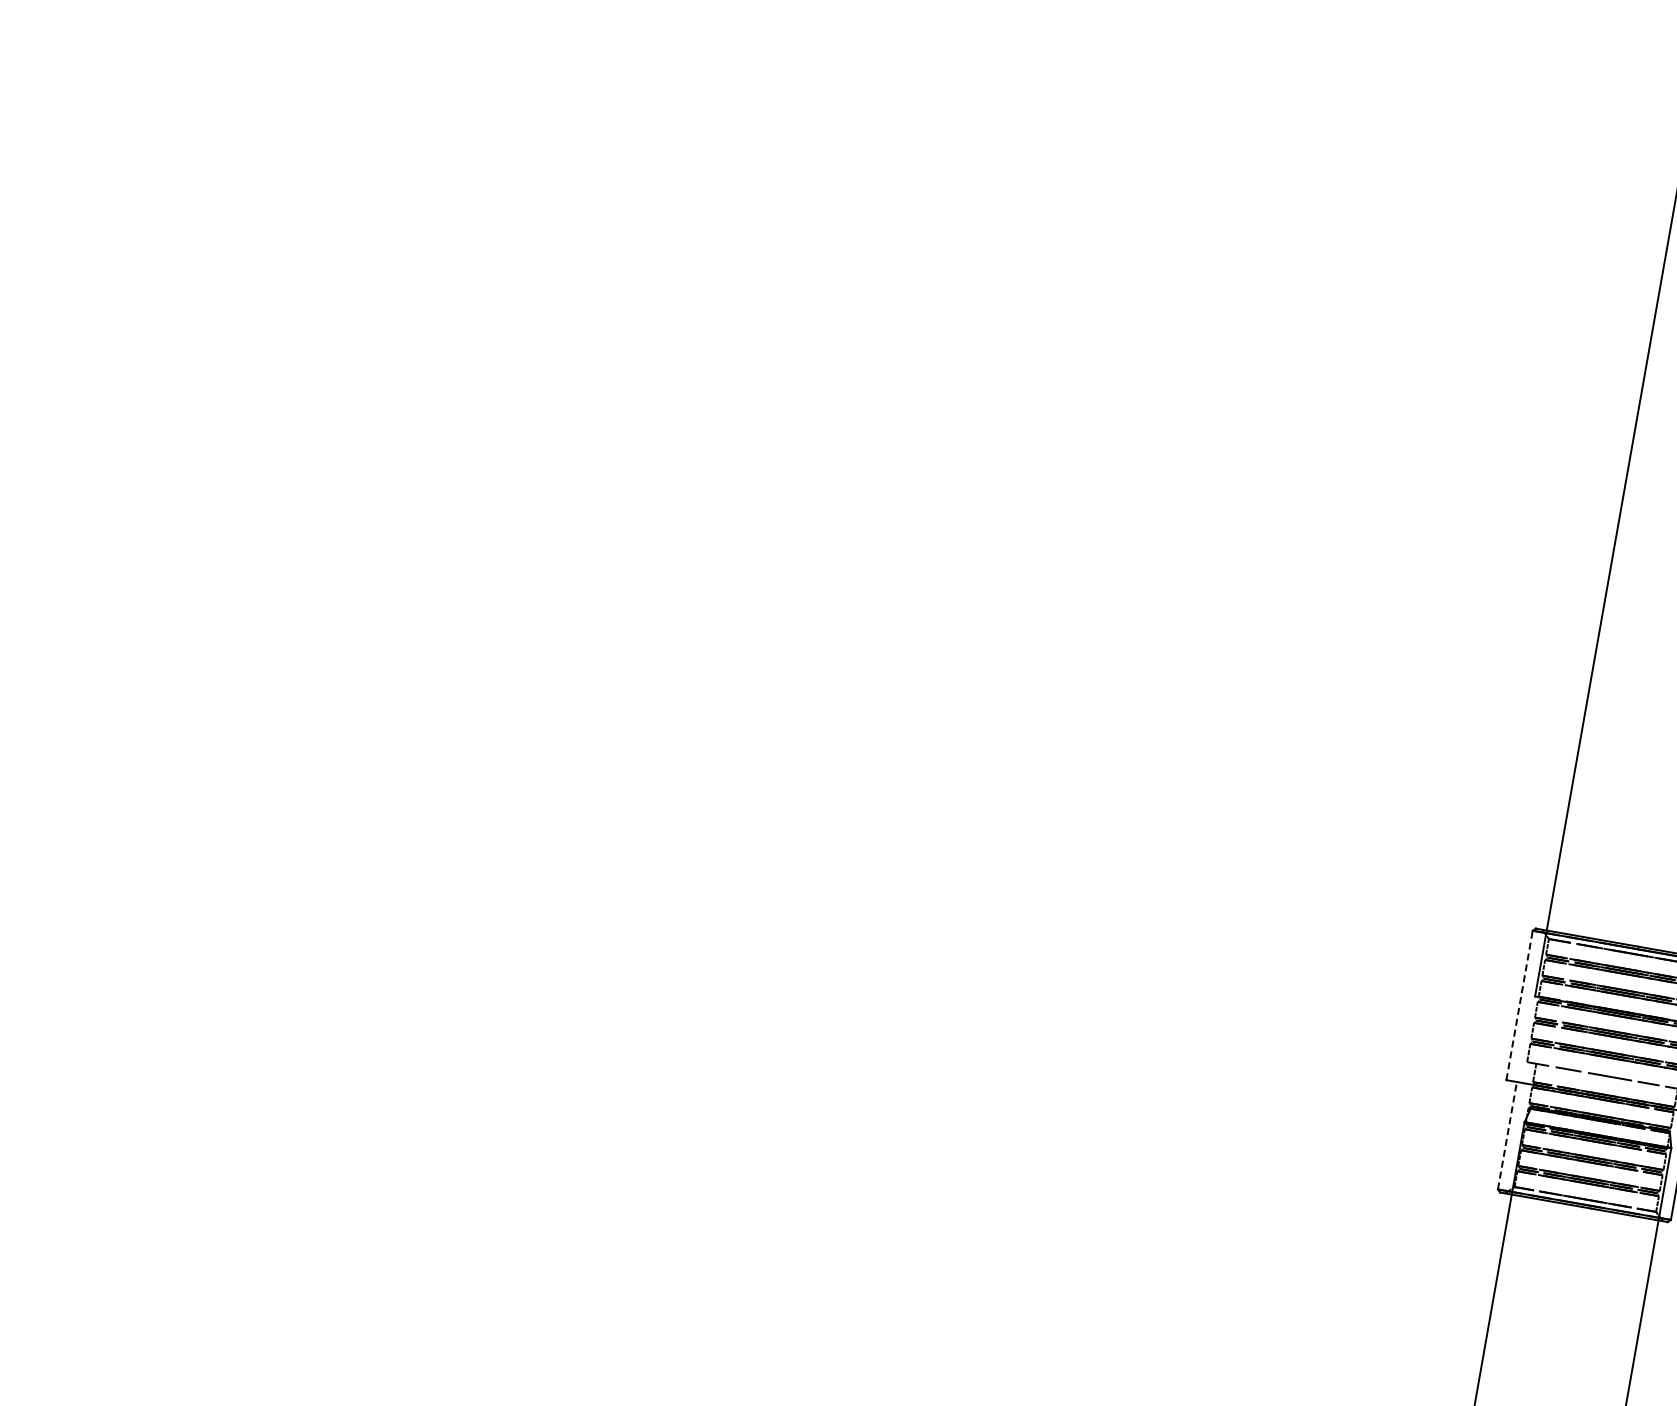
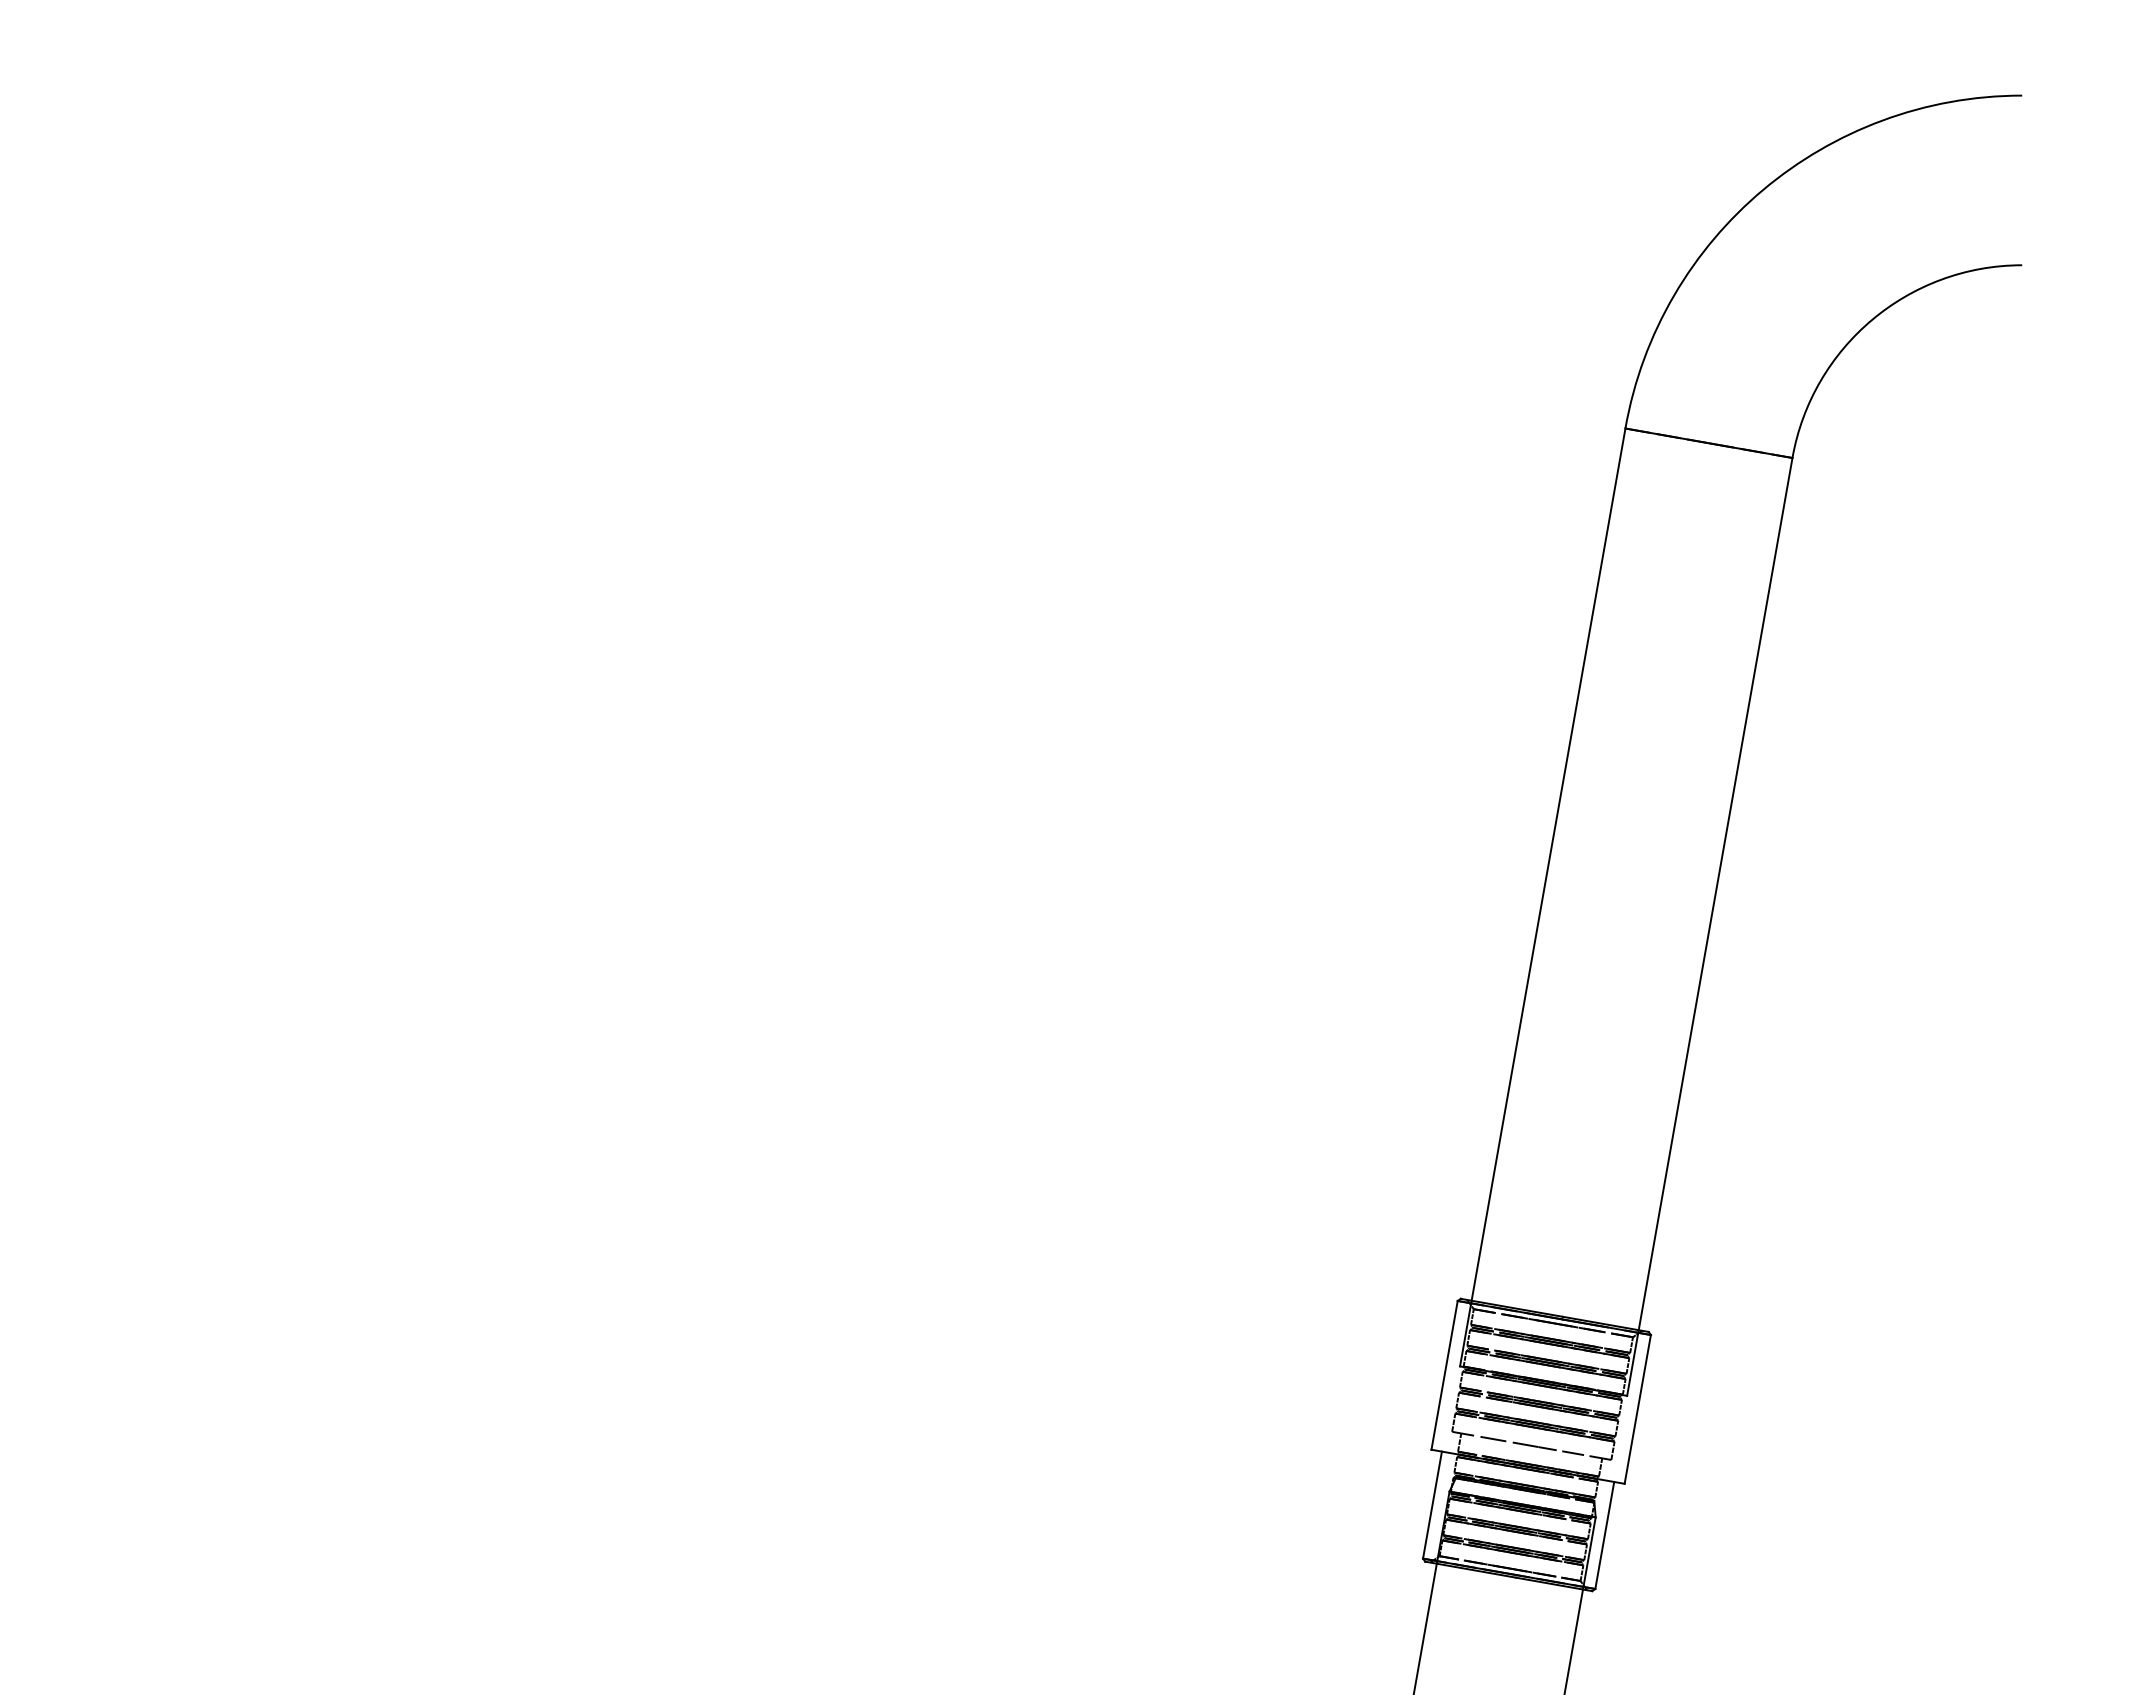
line: (1519, 1005) -> (1444, 1375), dashed -> solid
line: (1507, 1135) -> (1432, 1504), dashed -> solid

